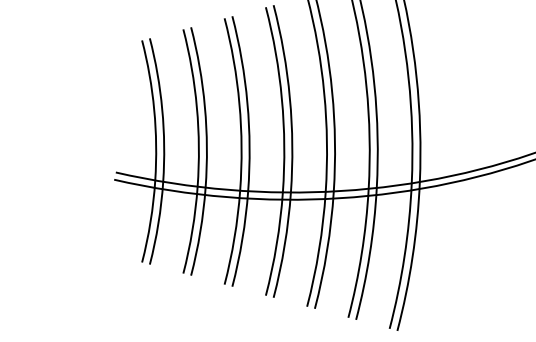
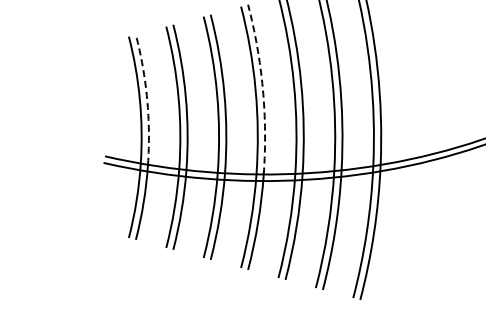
arc: (289, 97) -> (262, 88), solid -> dashed
arc: (162, 109) -> (147, 99), solid -> dashed

